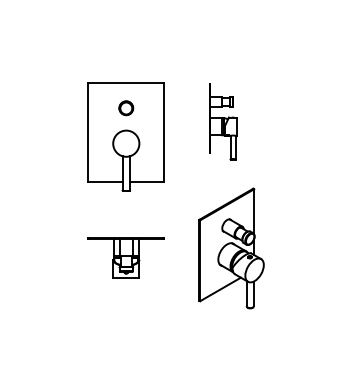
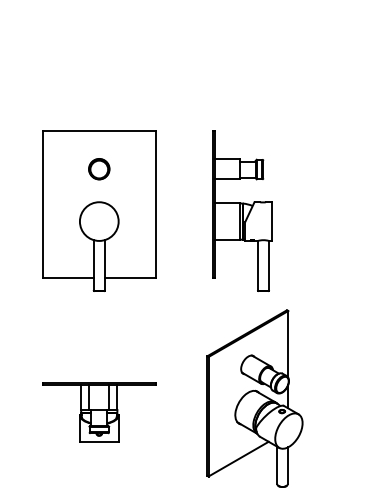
part: (223, 121) -> (242, 210), size x1.43
part: (125, 136) -> (98, 210), moved

